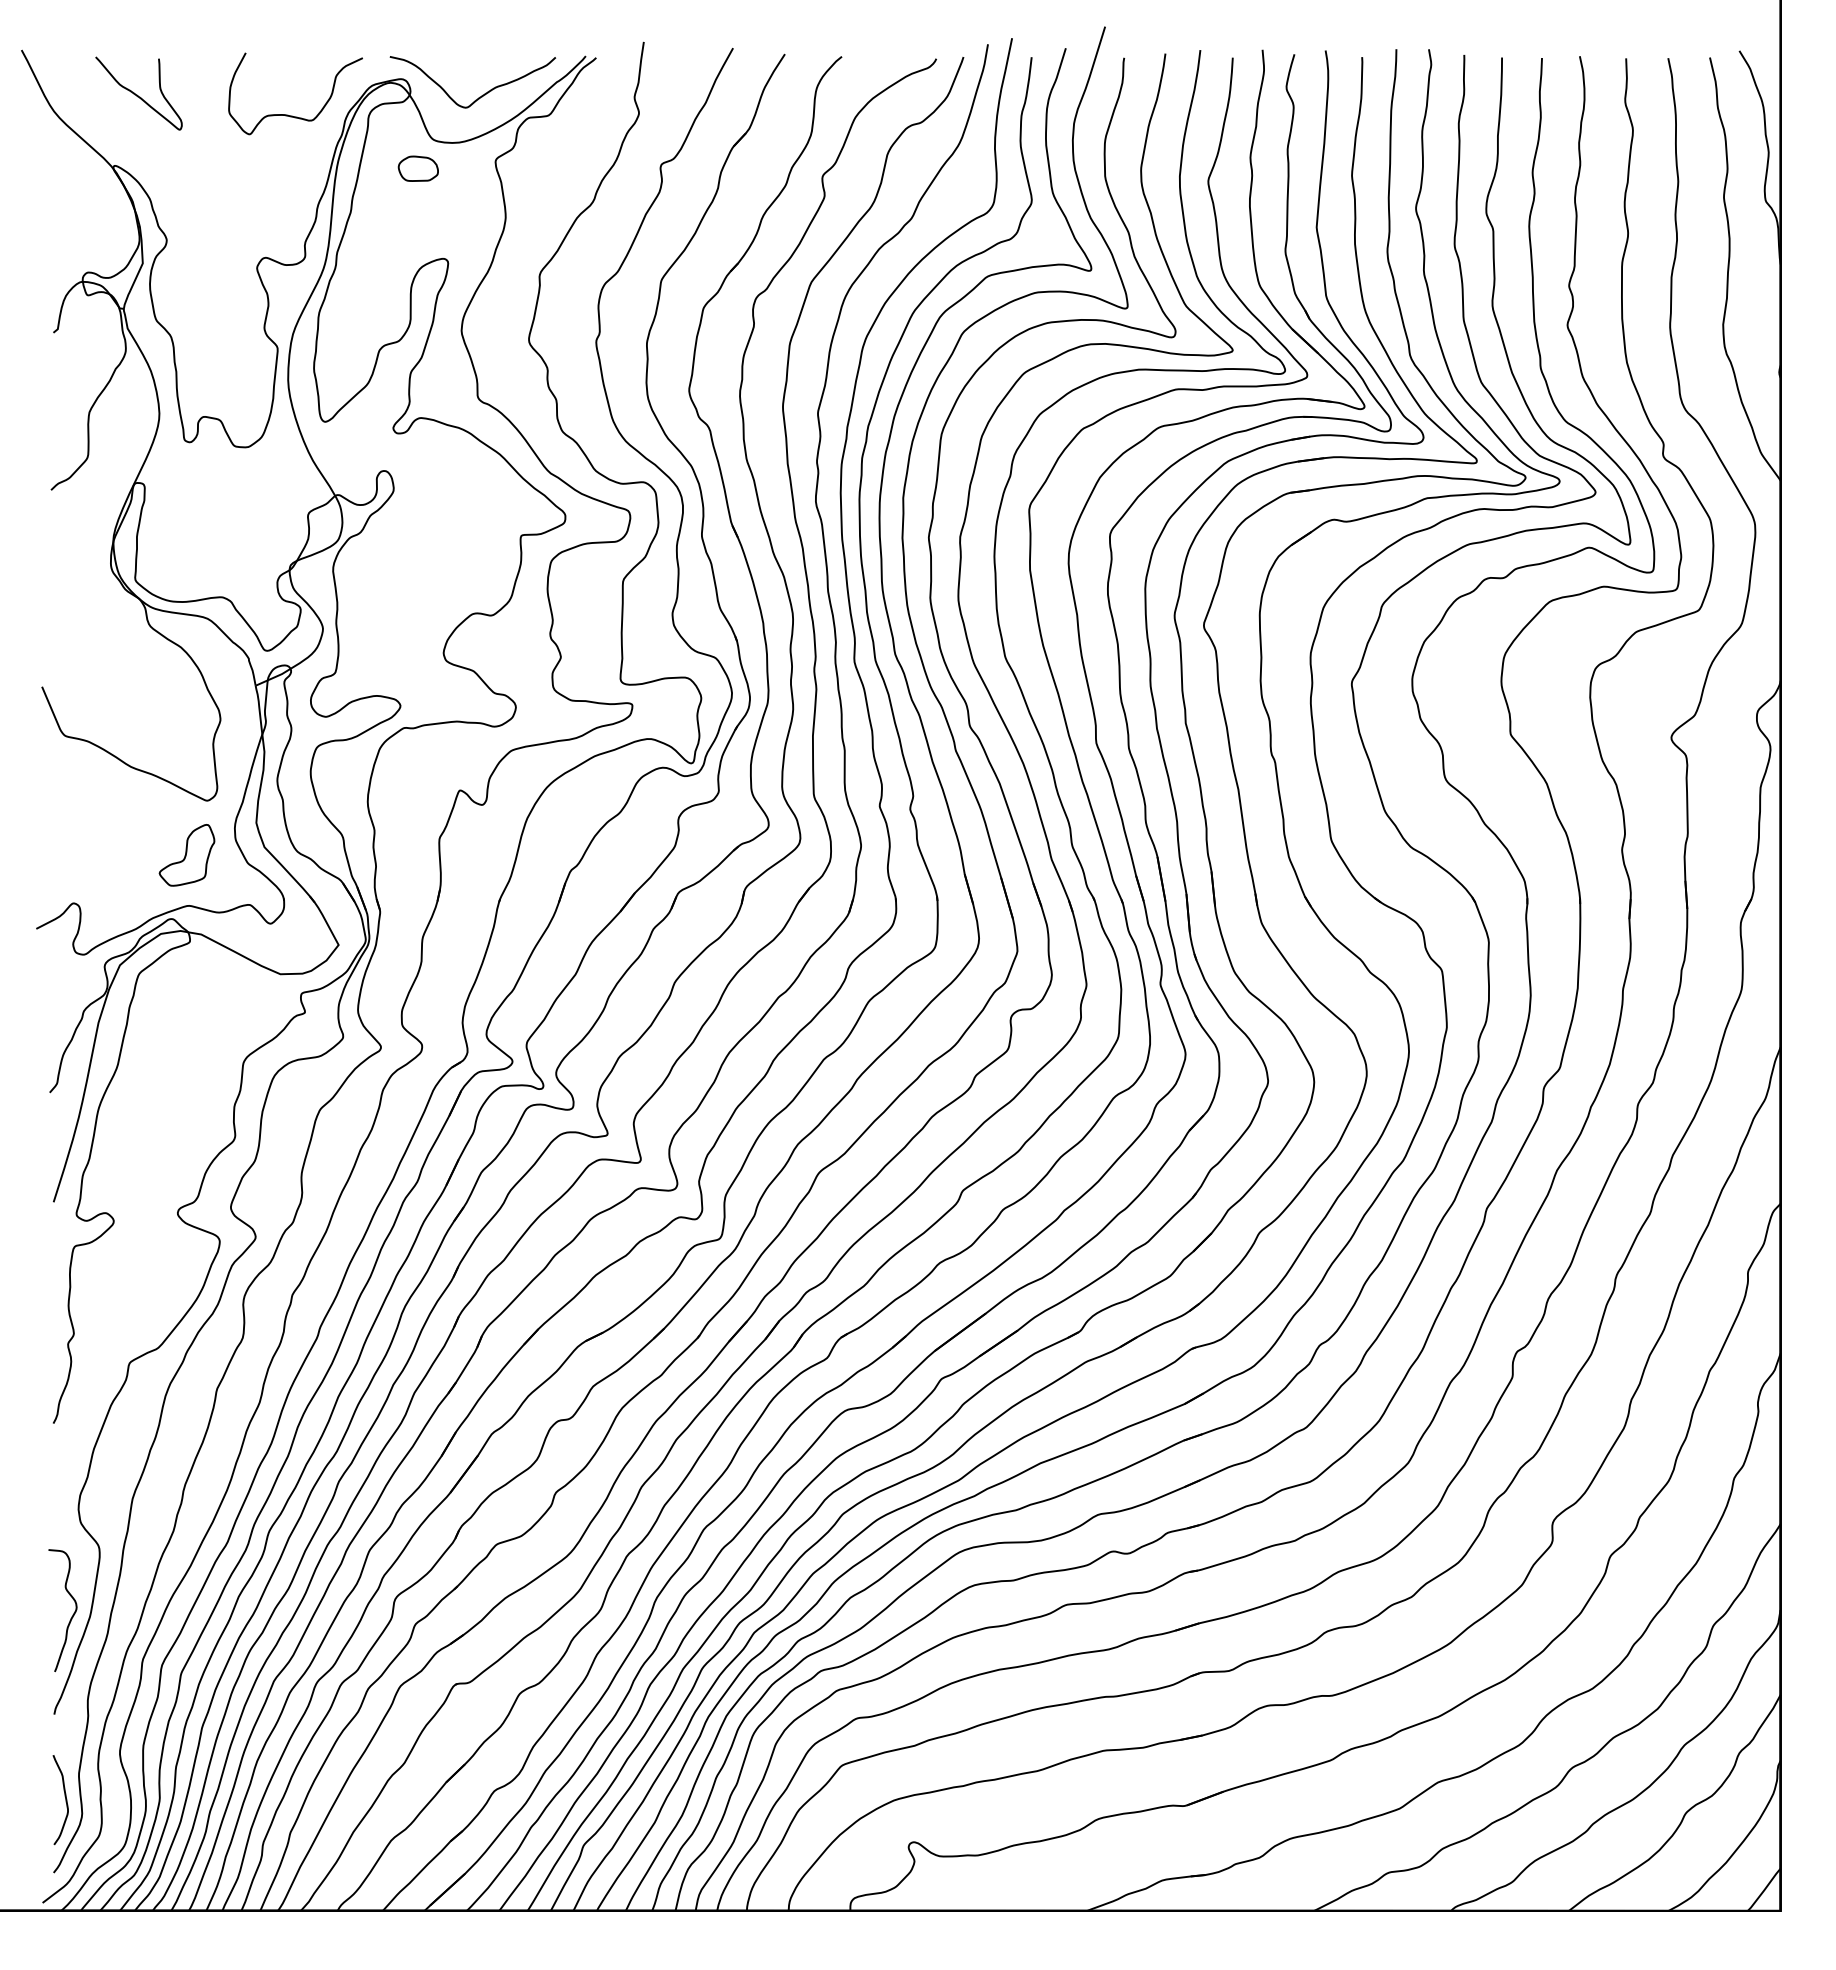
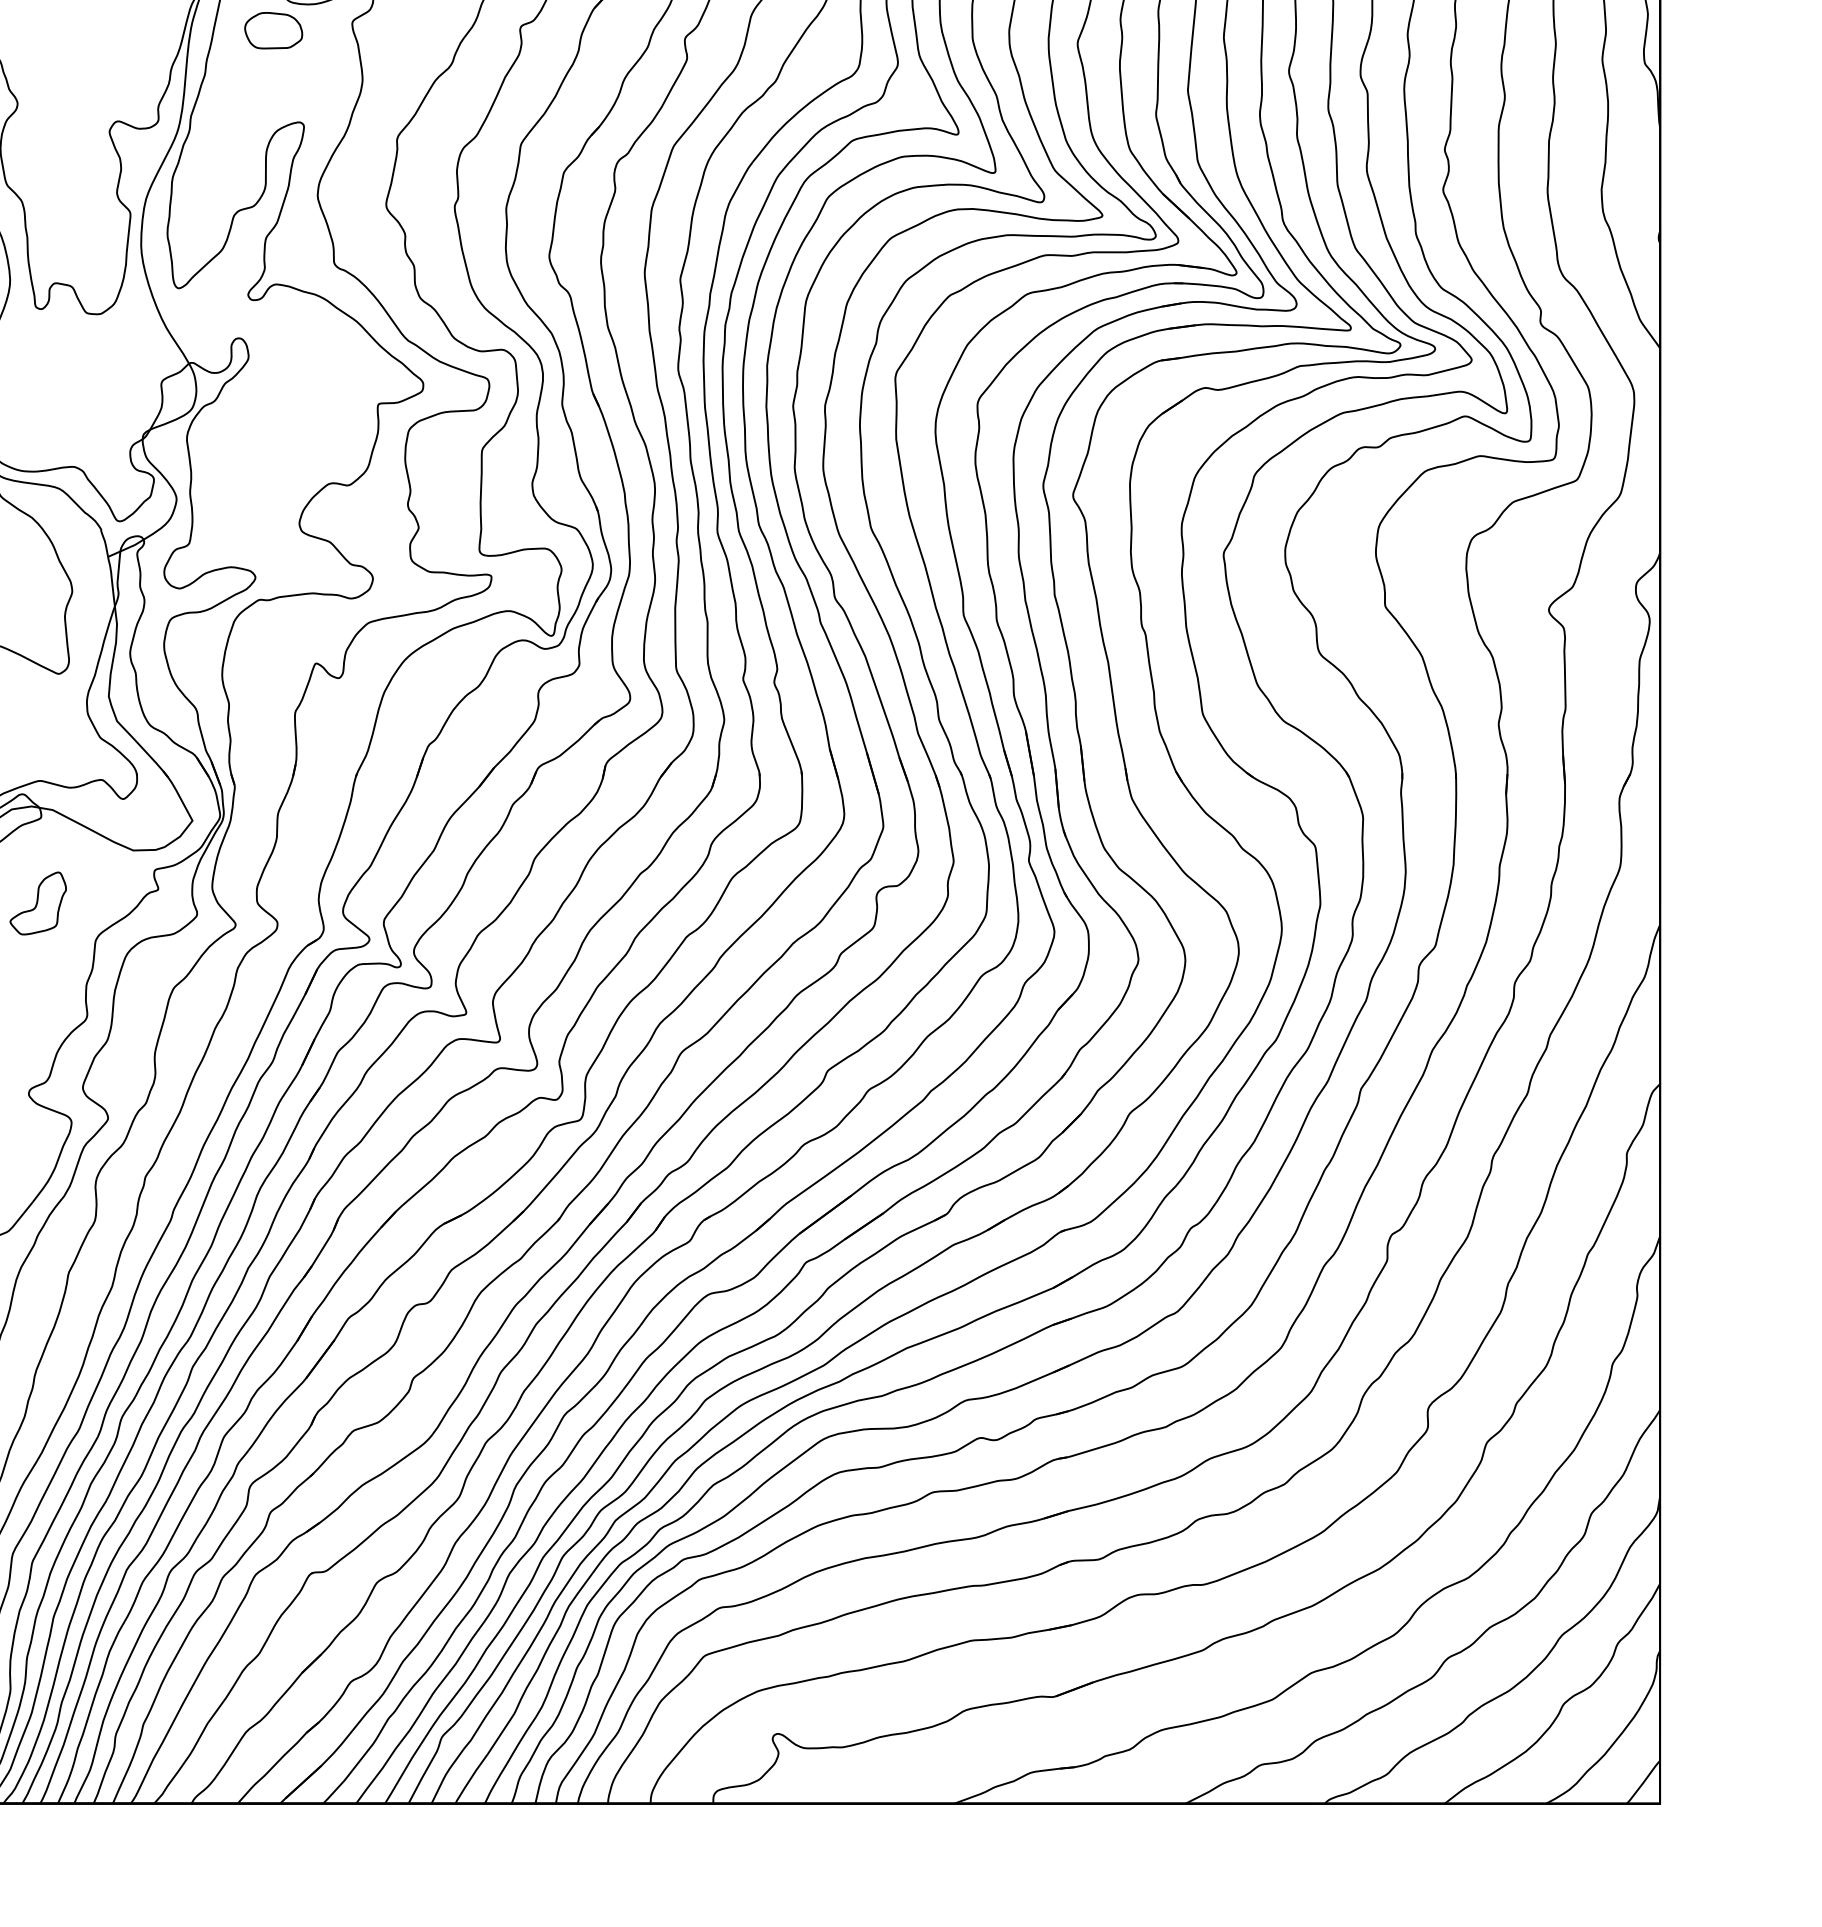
part: (418, 168) -> (273, 30), size x1.43
part: (186, 855) -> (37, 903), moved

